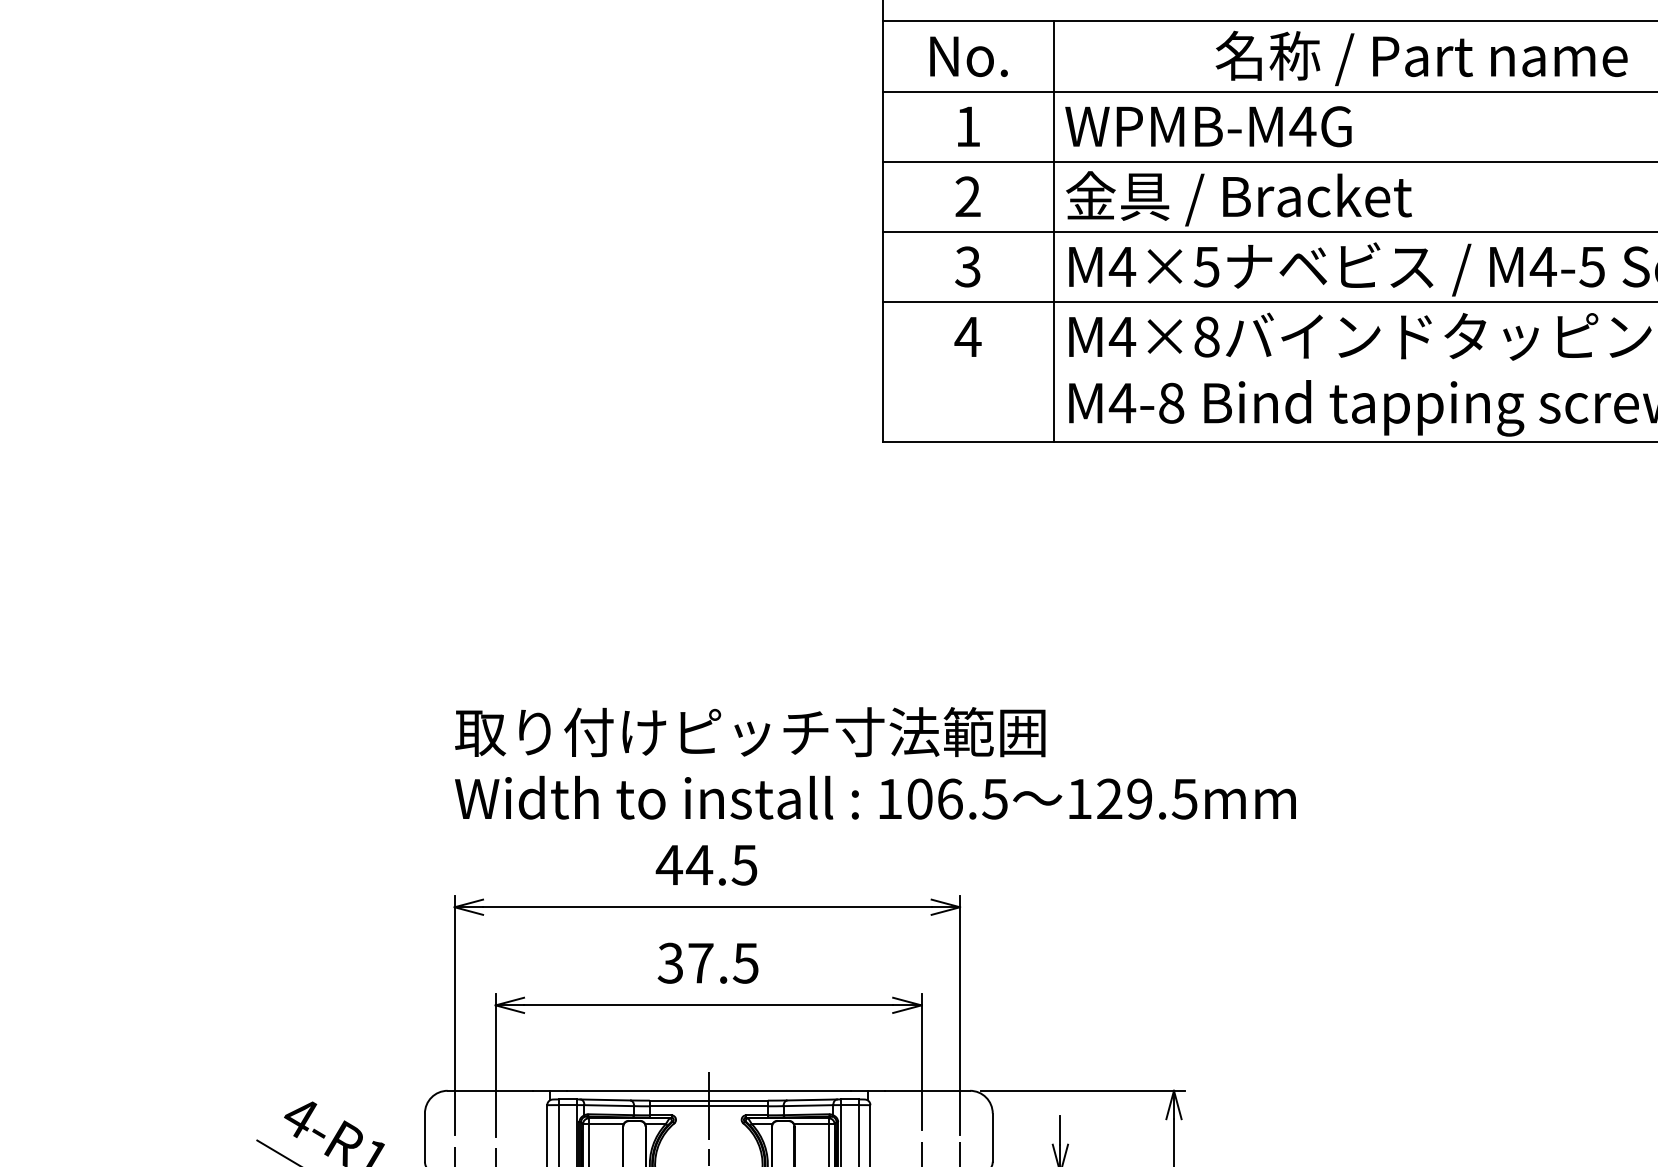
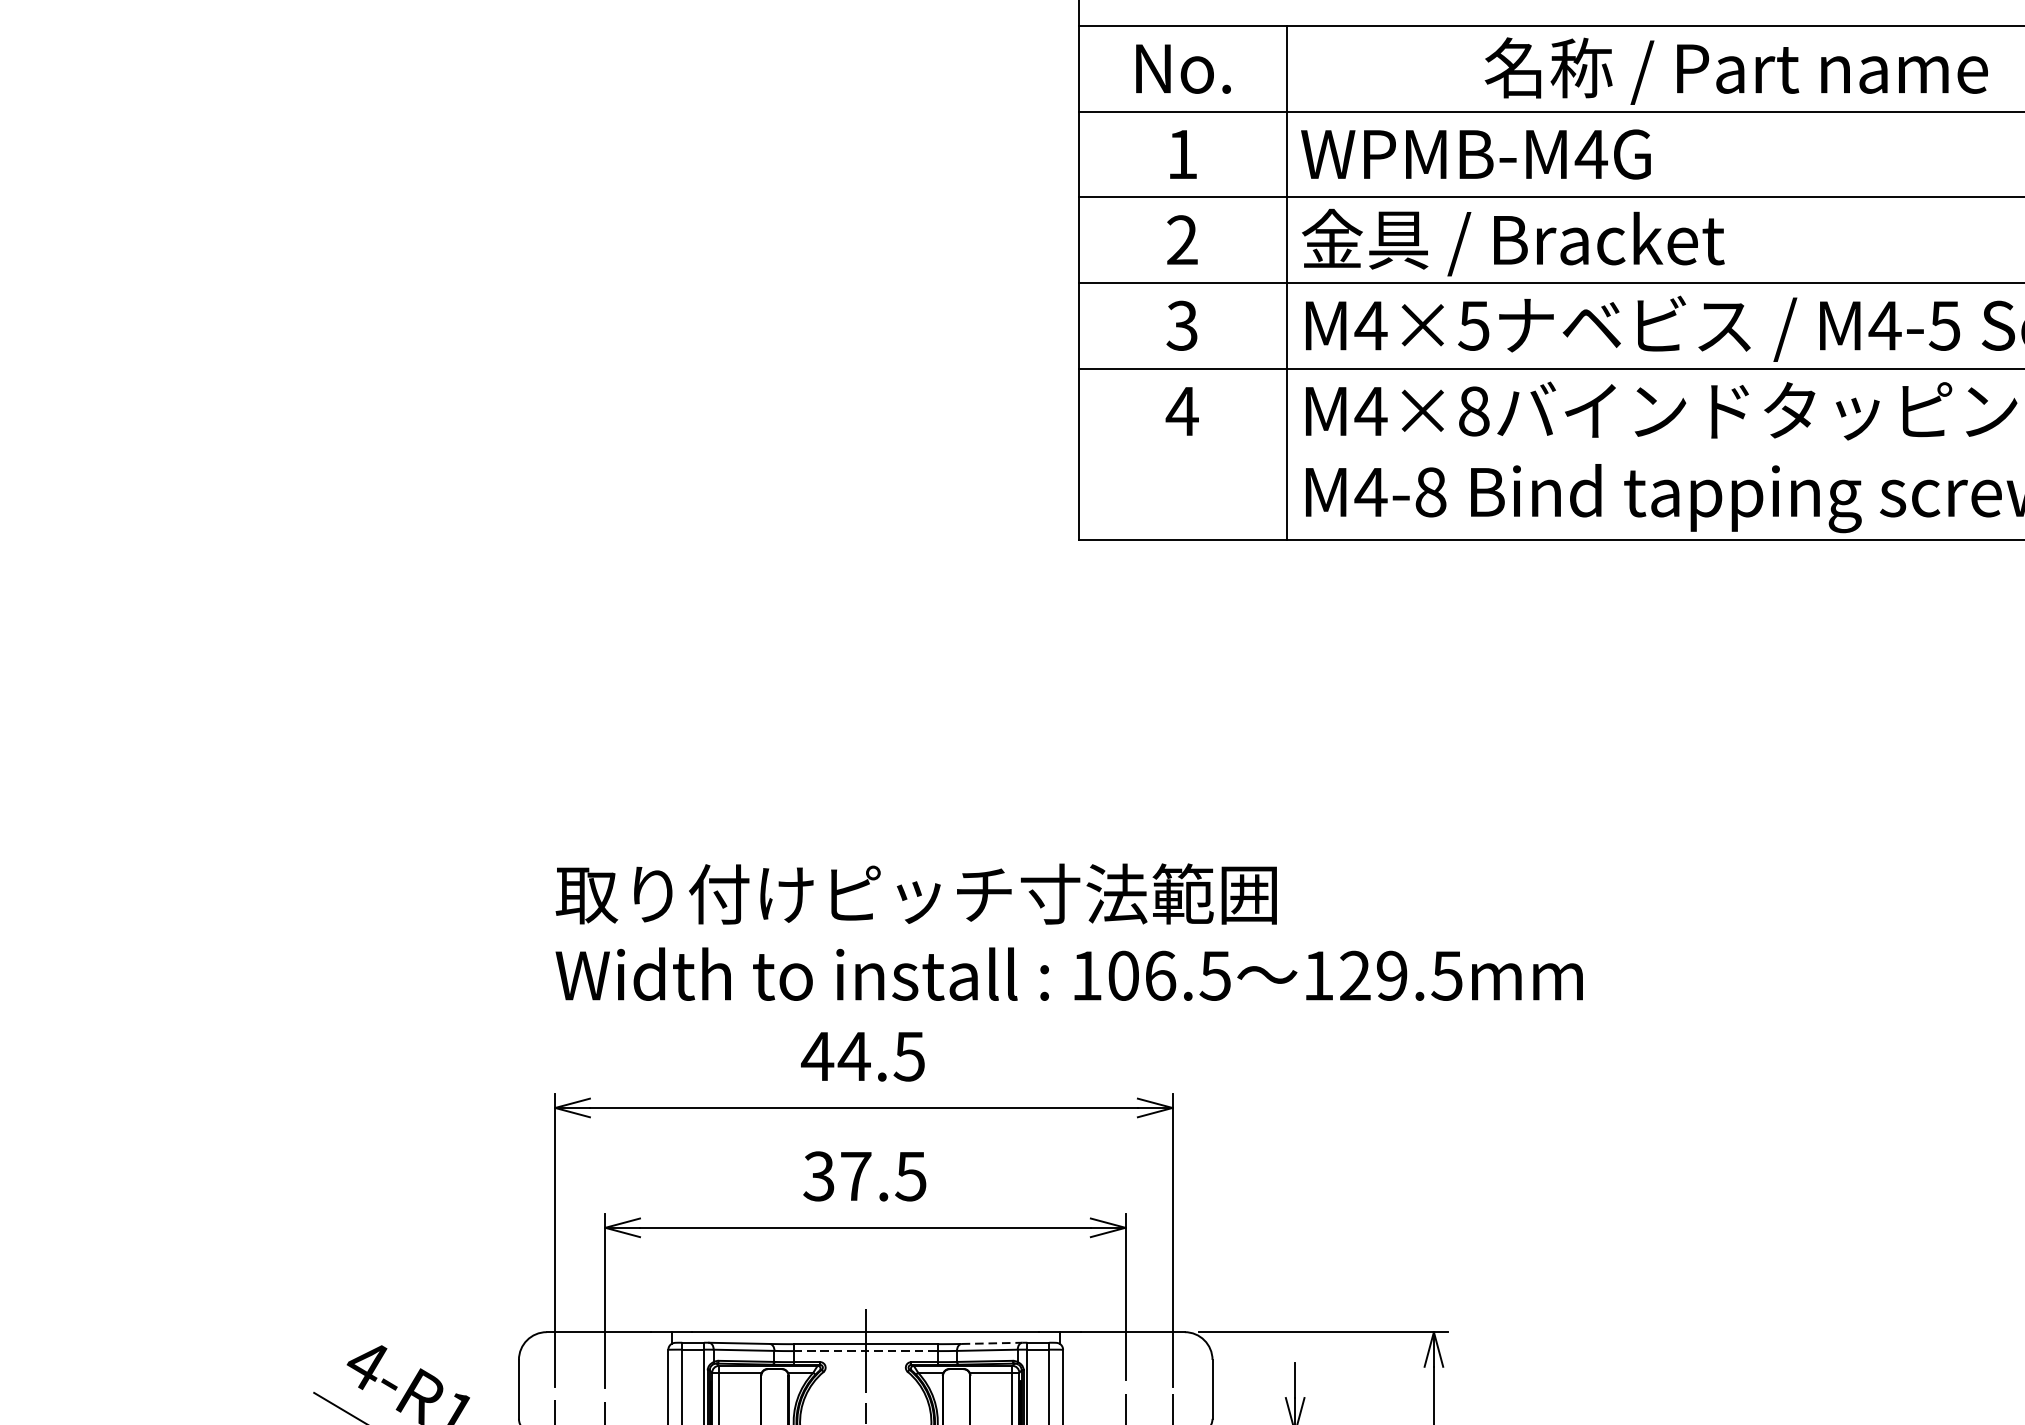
line: (812, 1099) -> (992, 1342), solid -> dashed
line: (709, 1106) -> (866, 1351), solid -> dashed

